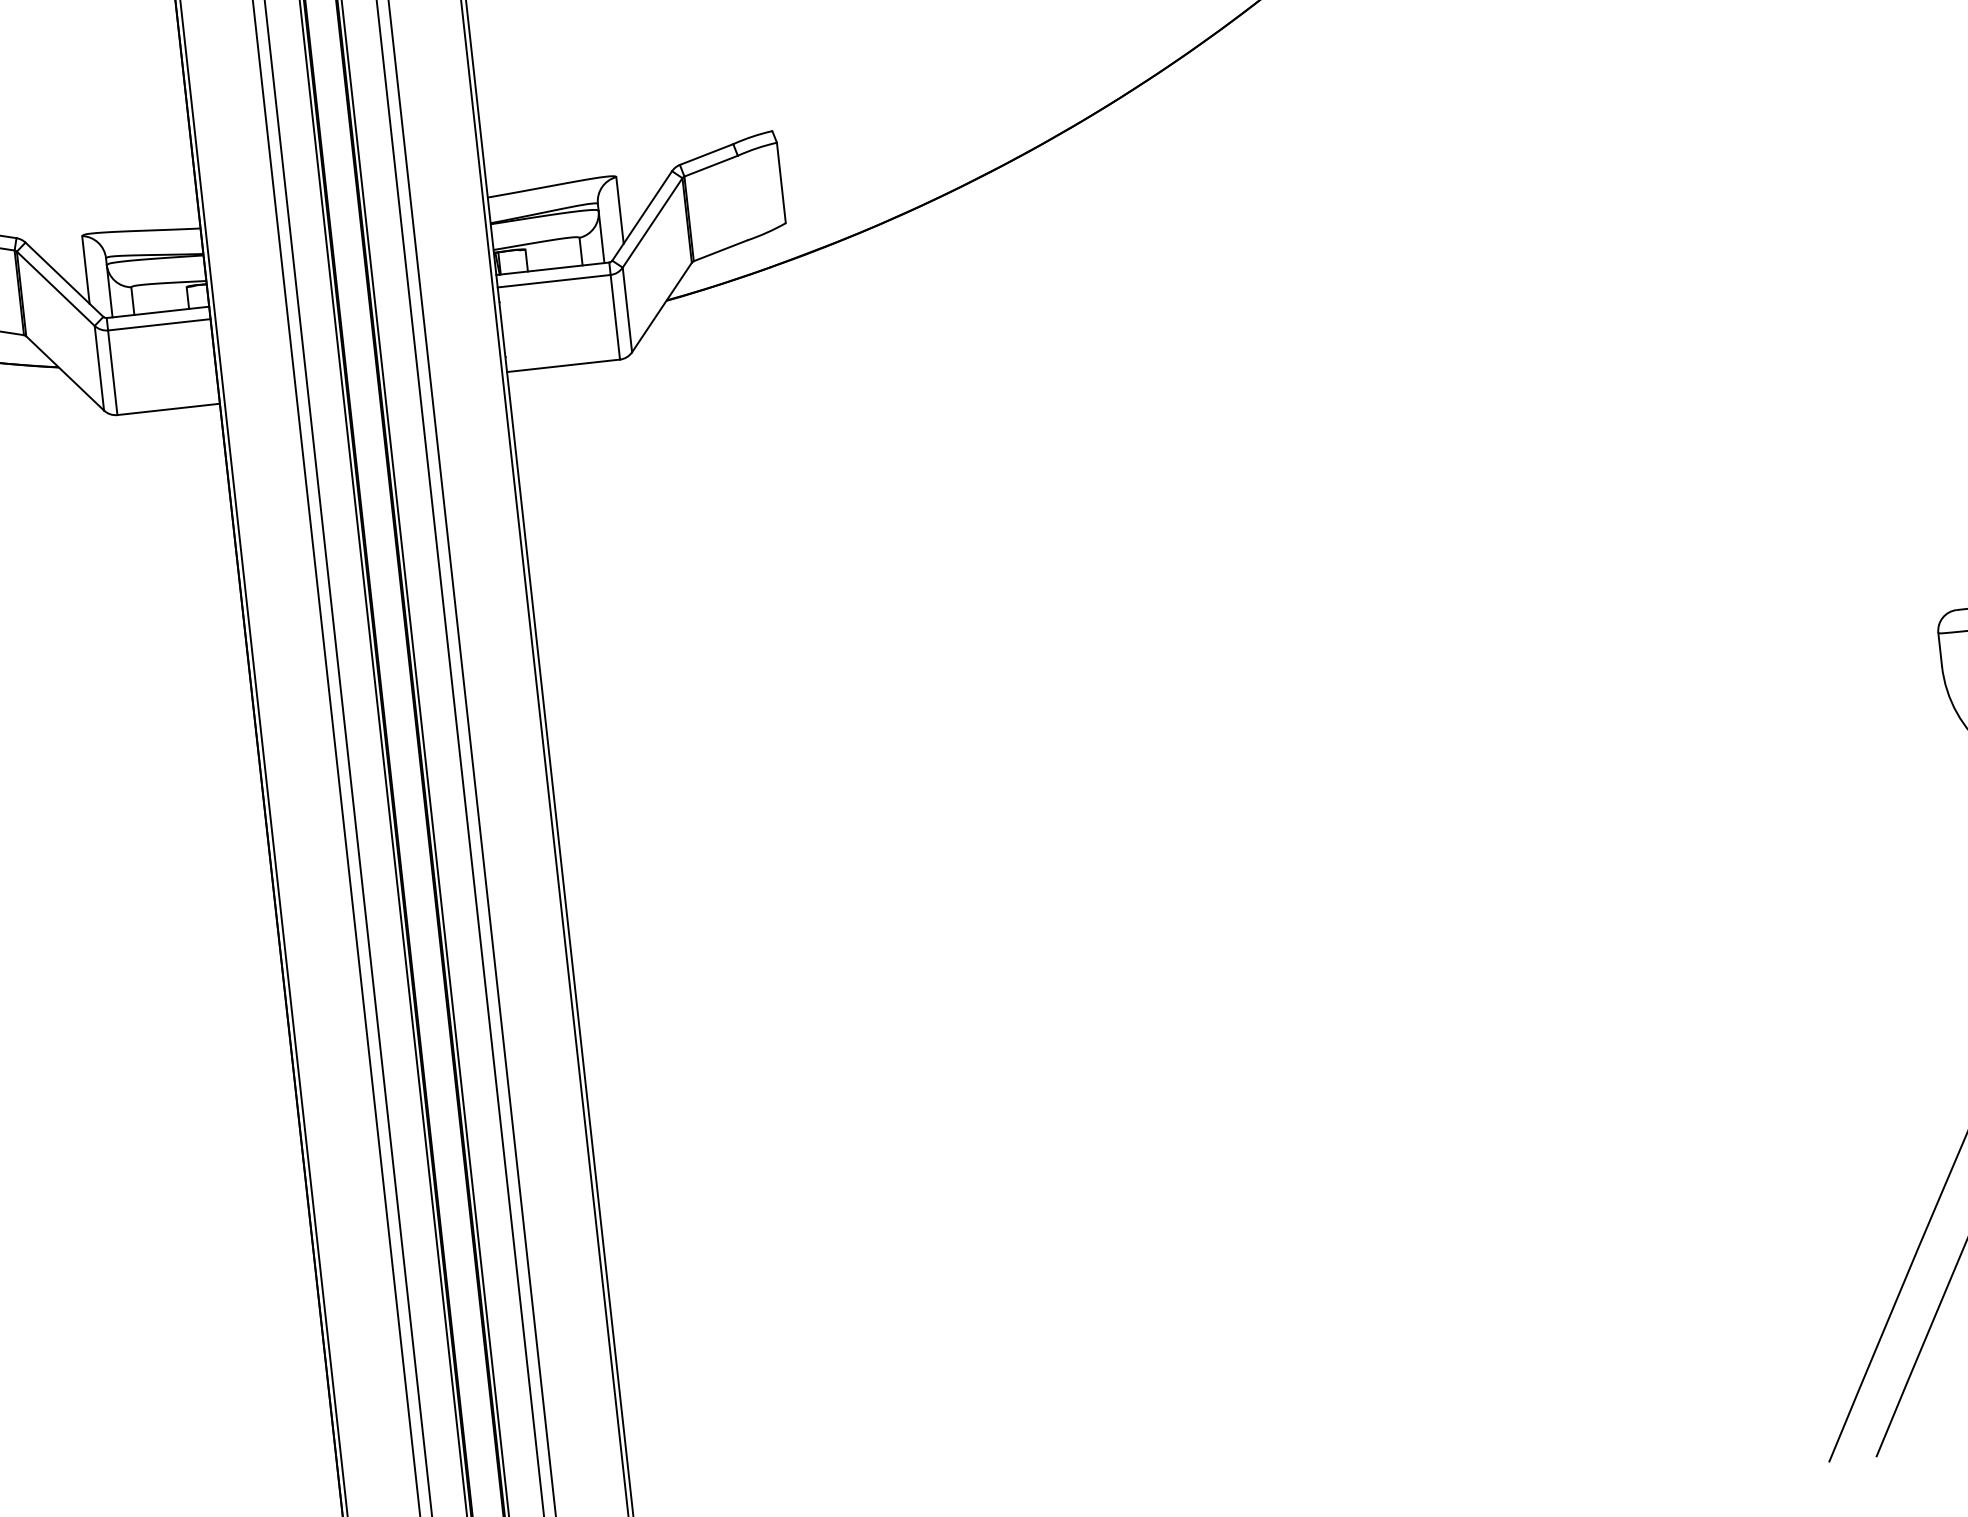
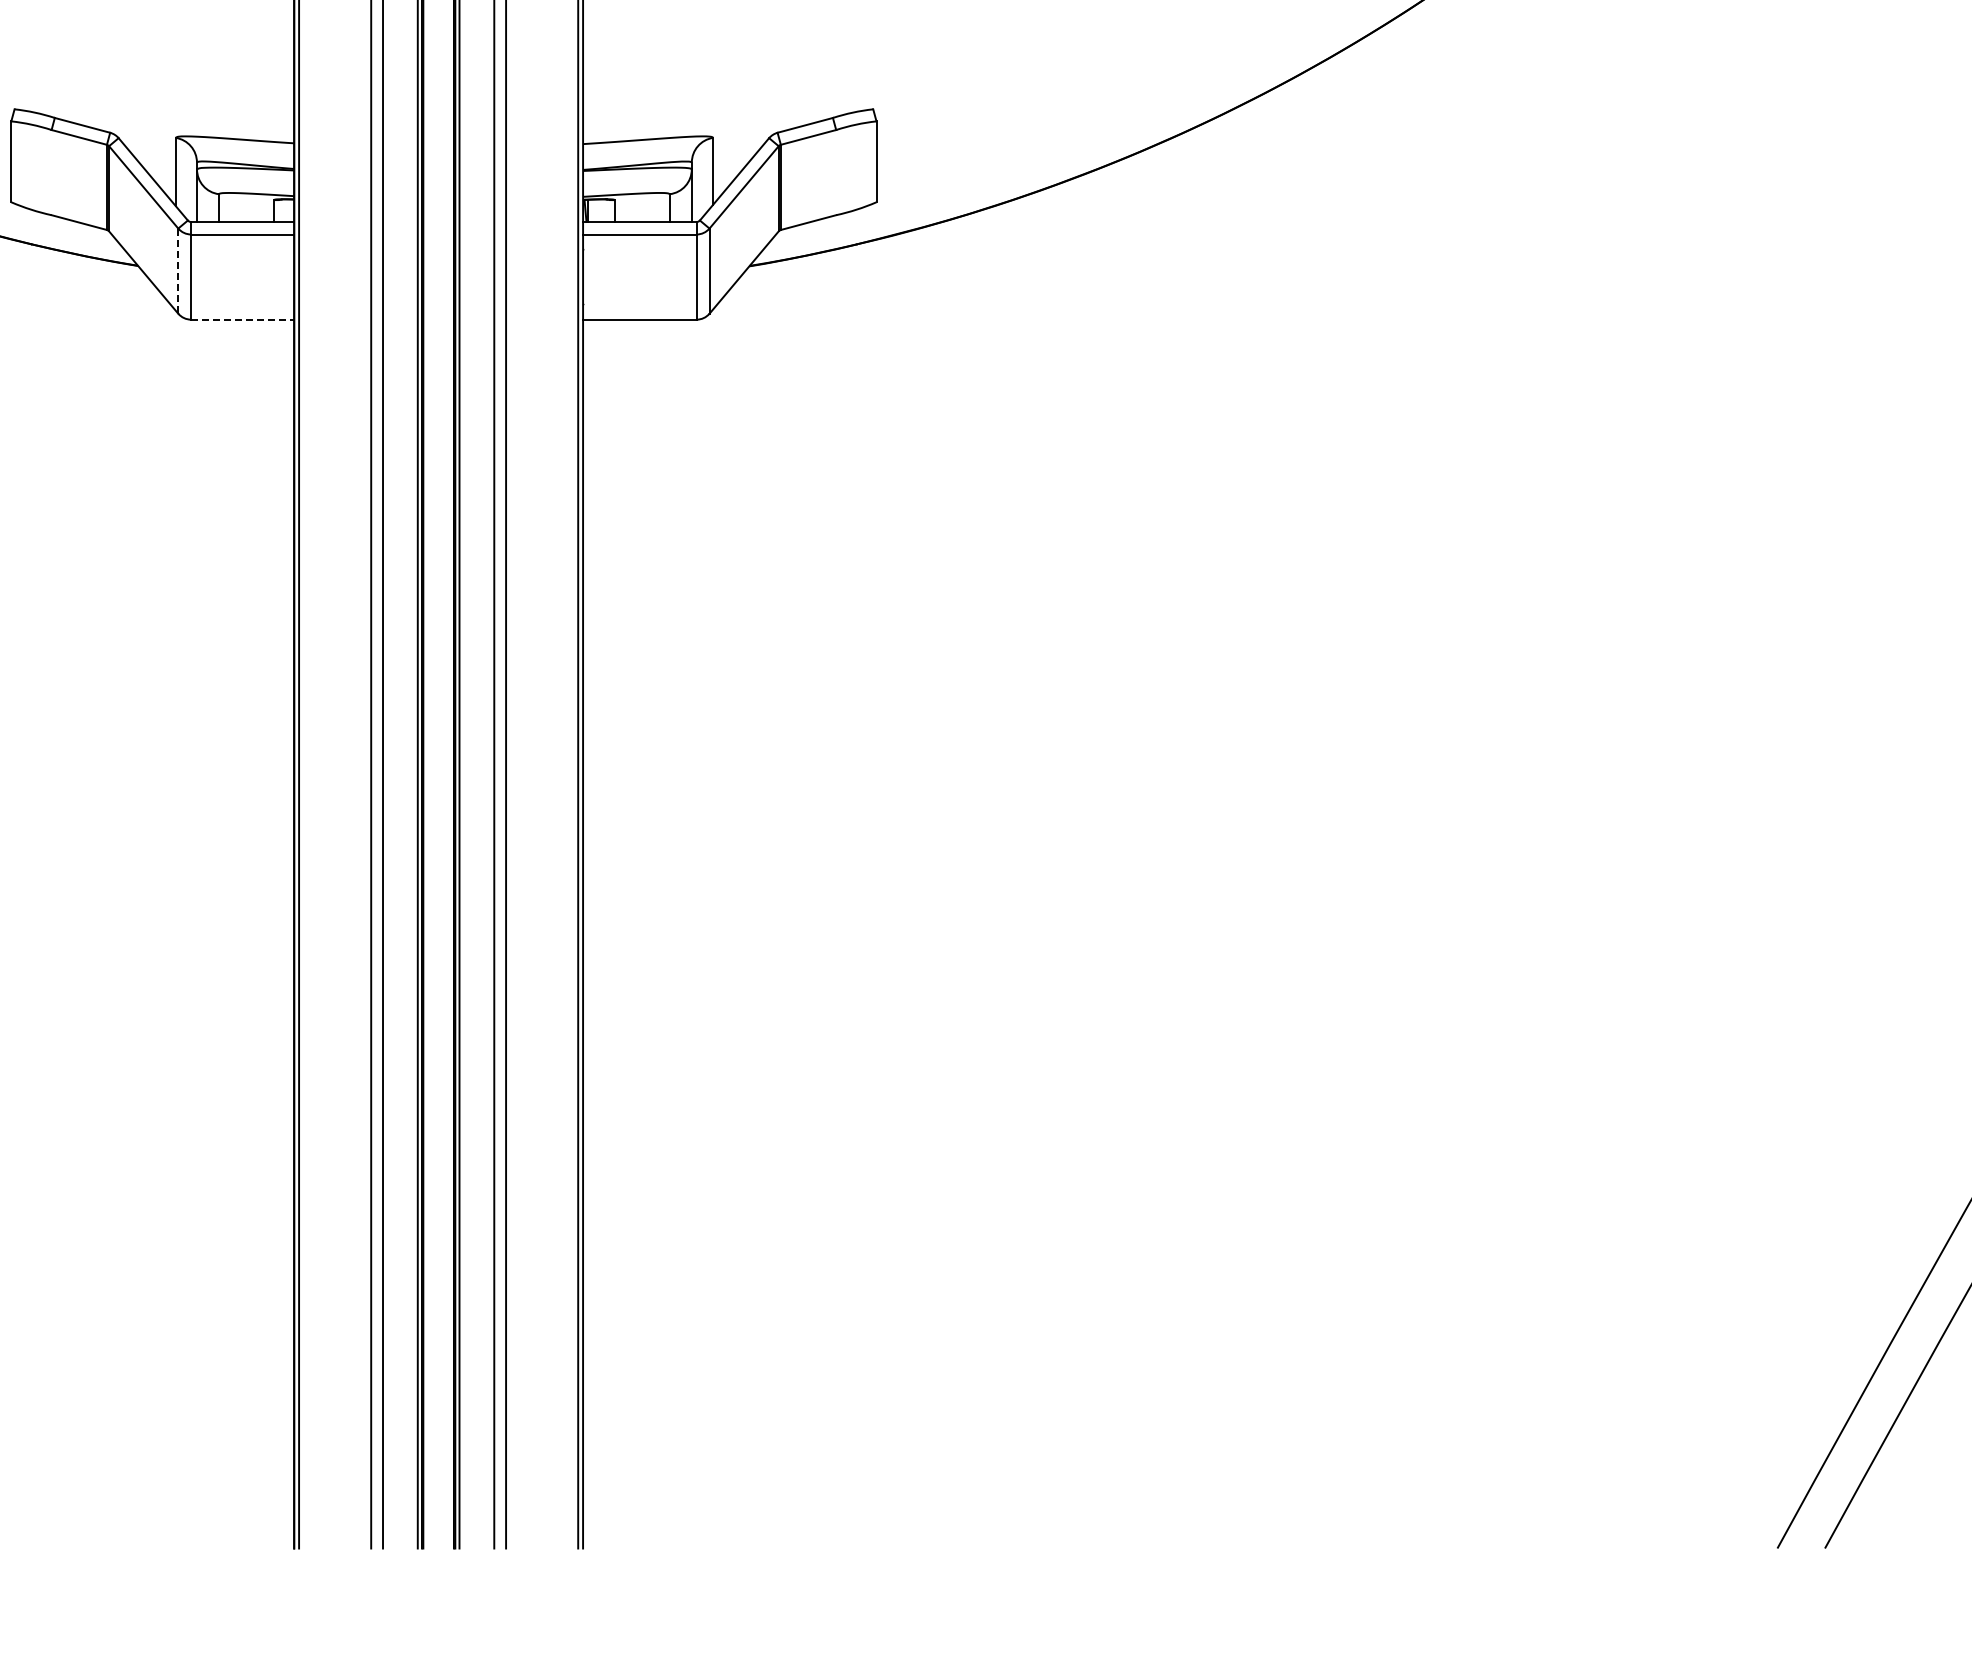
line: (99, 368) -> (178, 271), solid -> dashed
line: (168, 409) -> (242, 319), solid -> dashed

